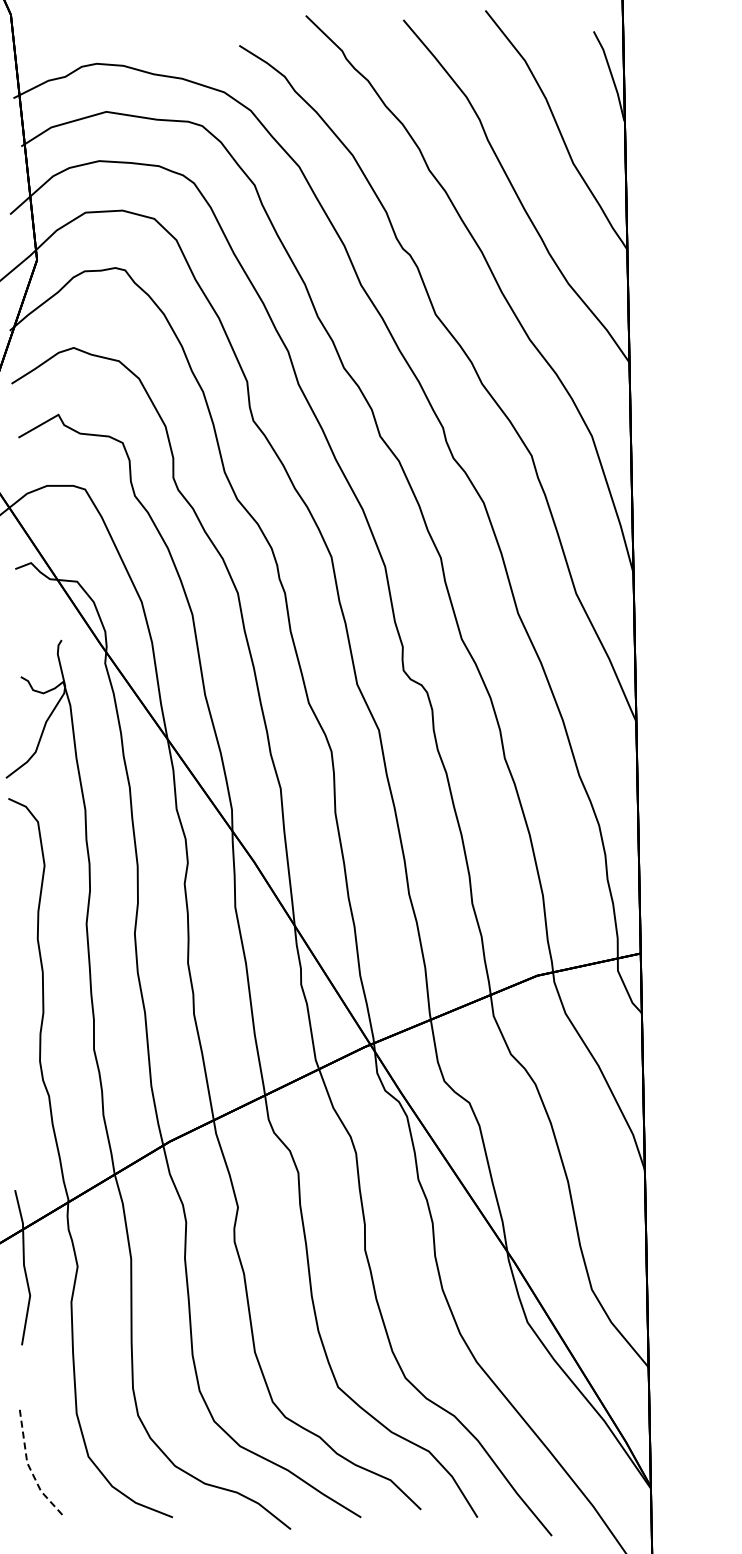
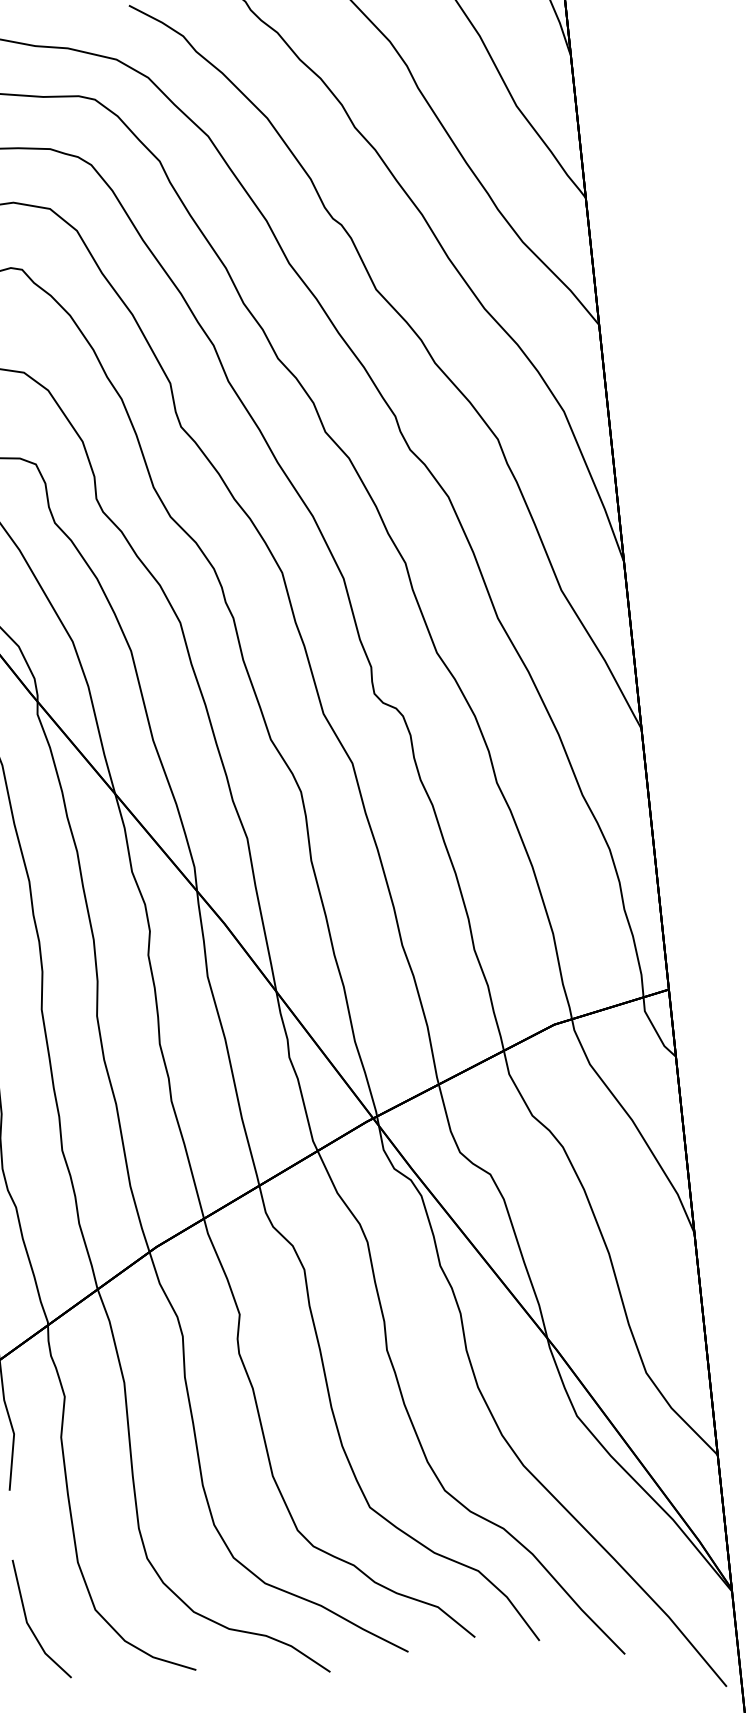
line: (28, 1465) -> (28, 1625), dashed -> solid

